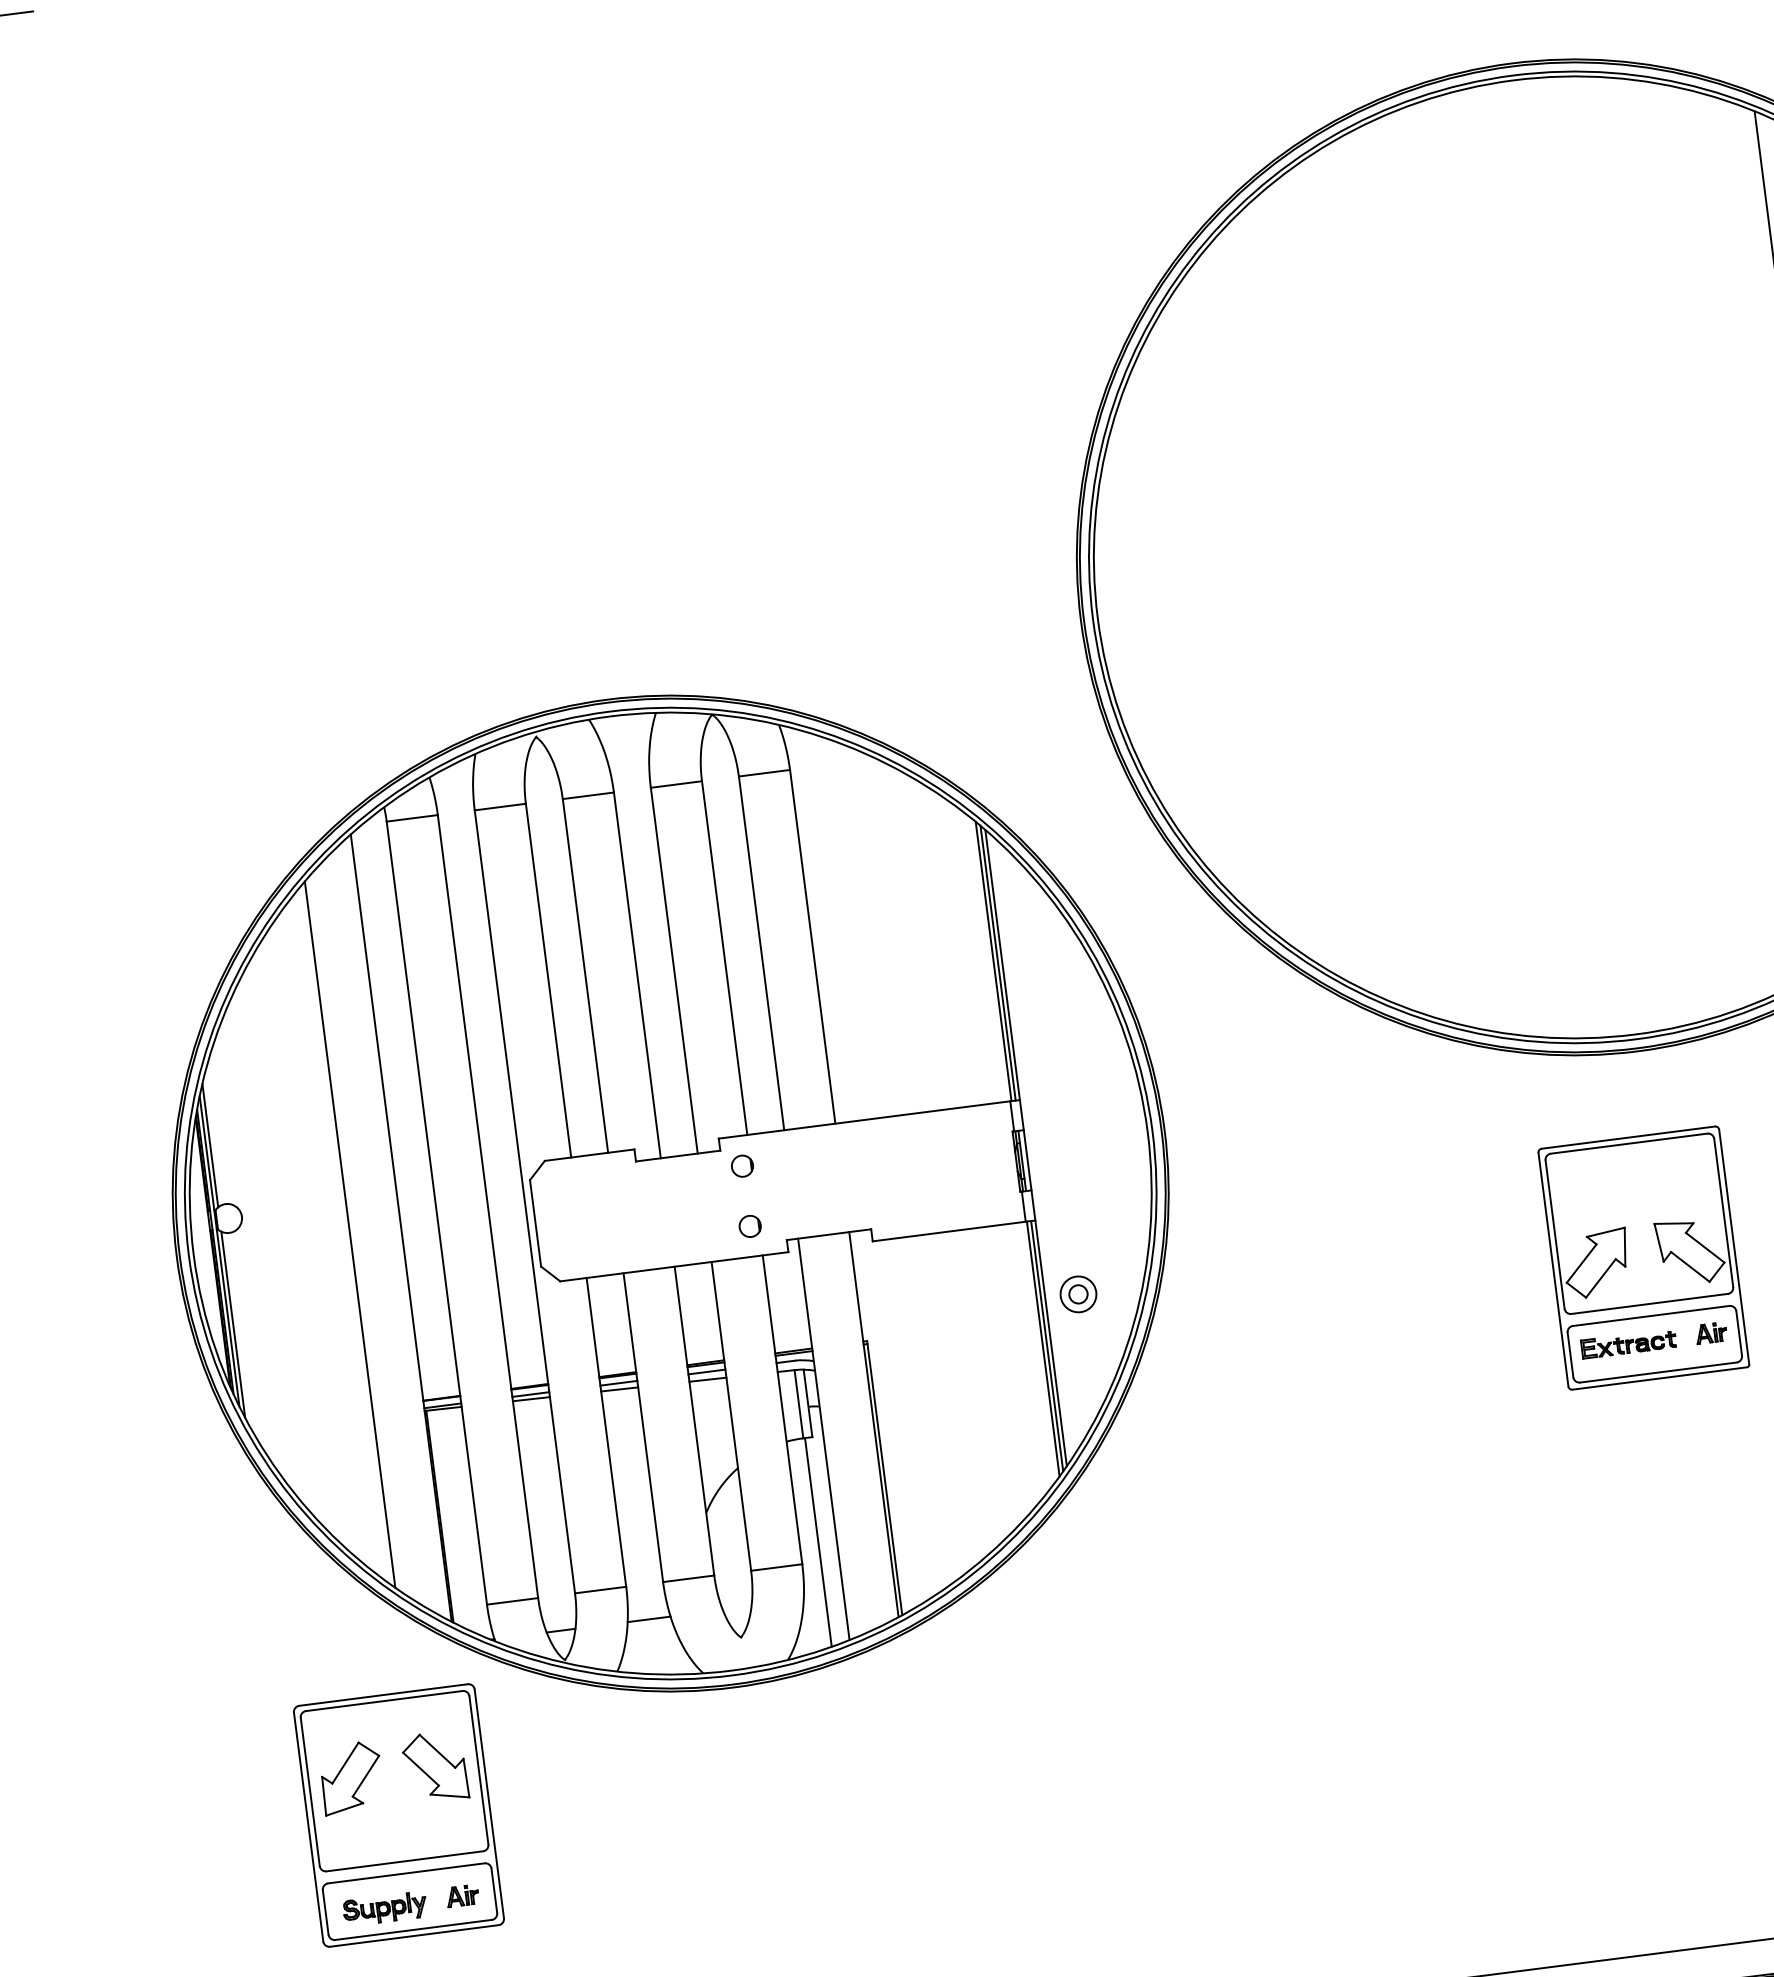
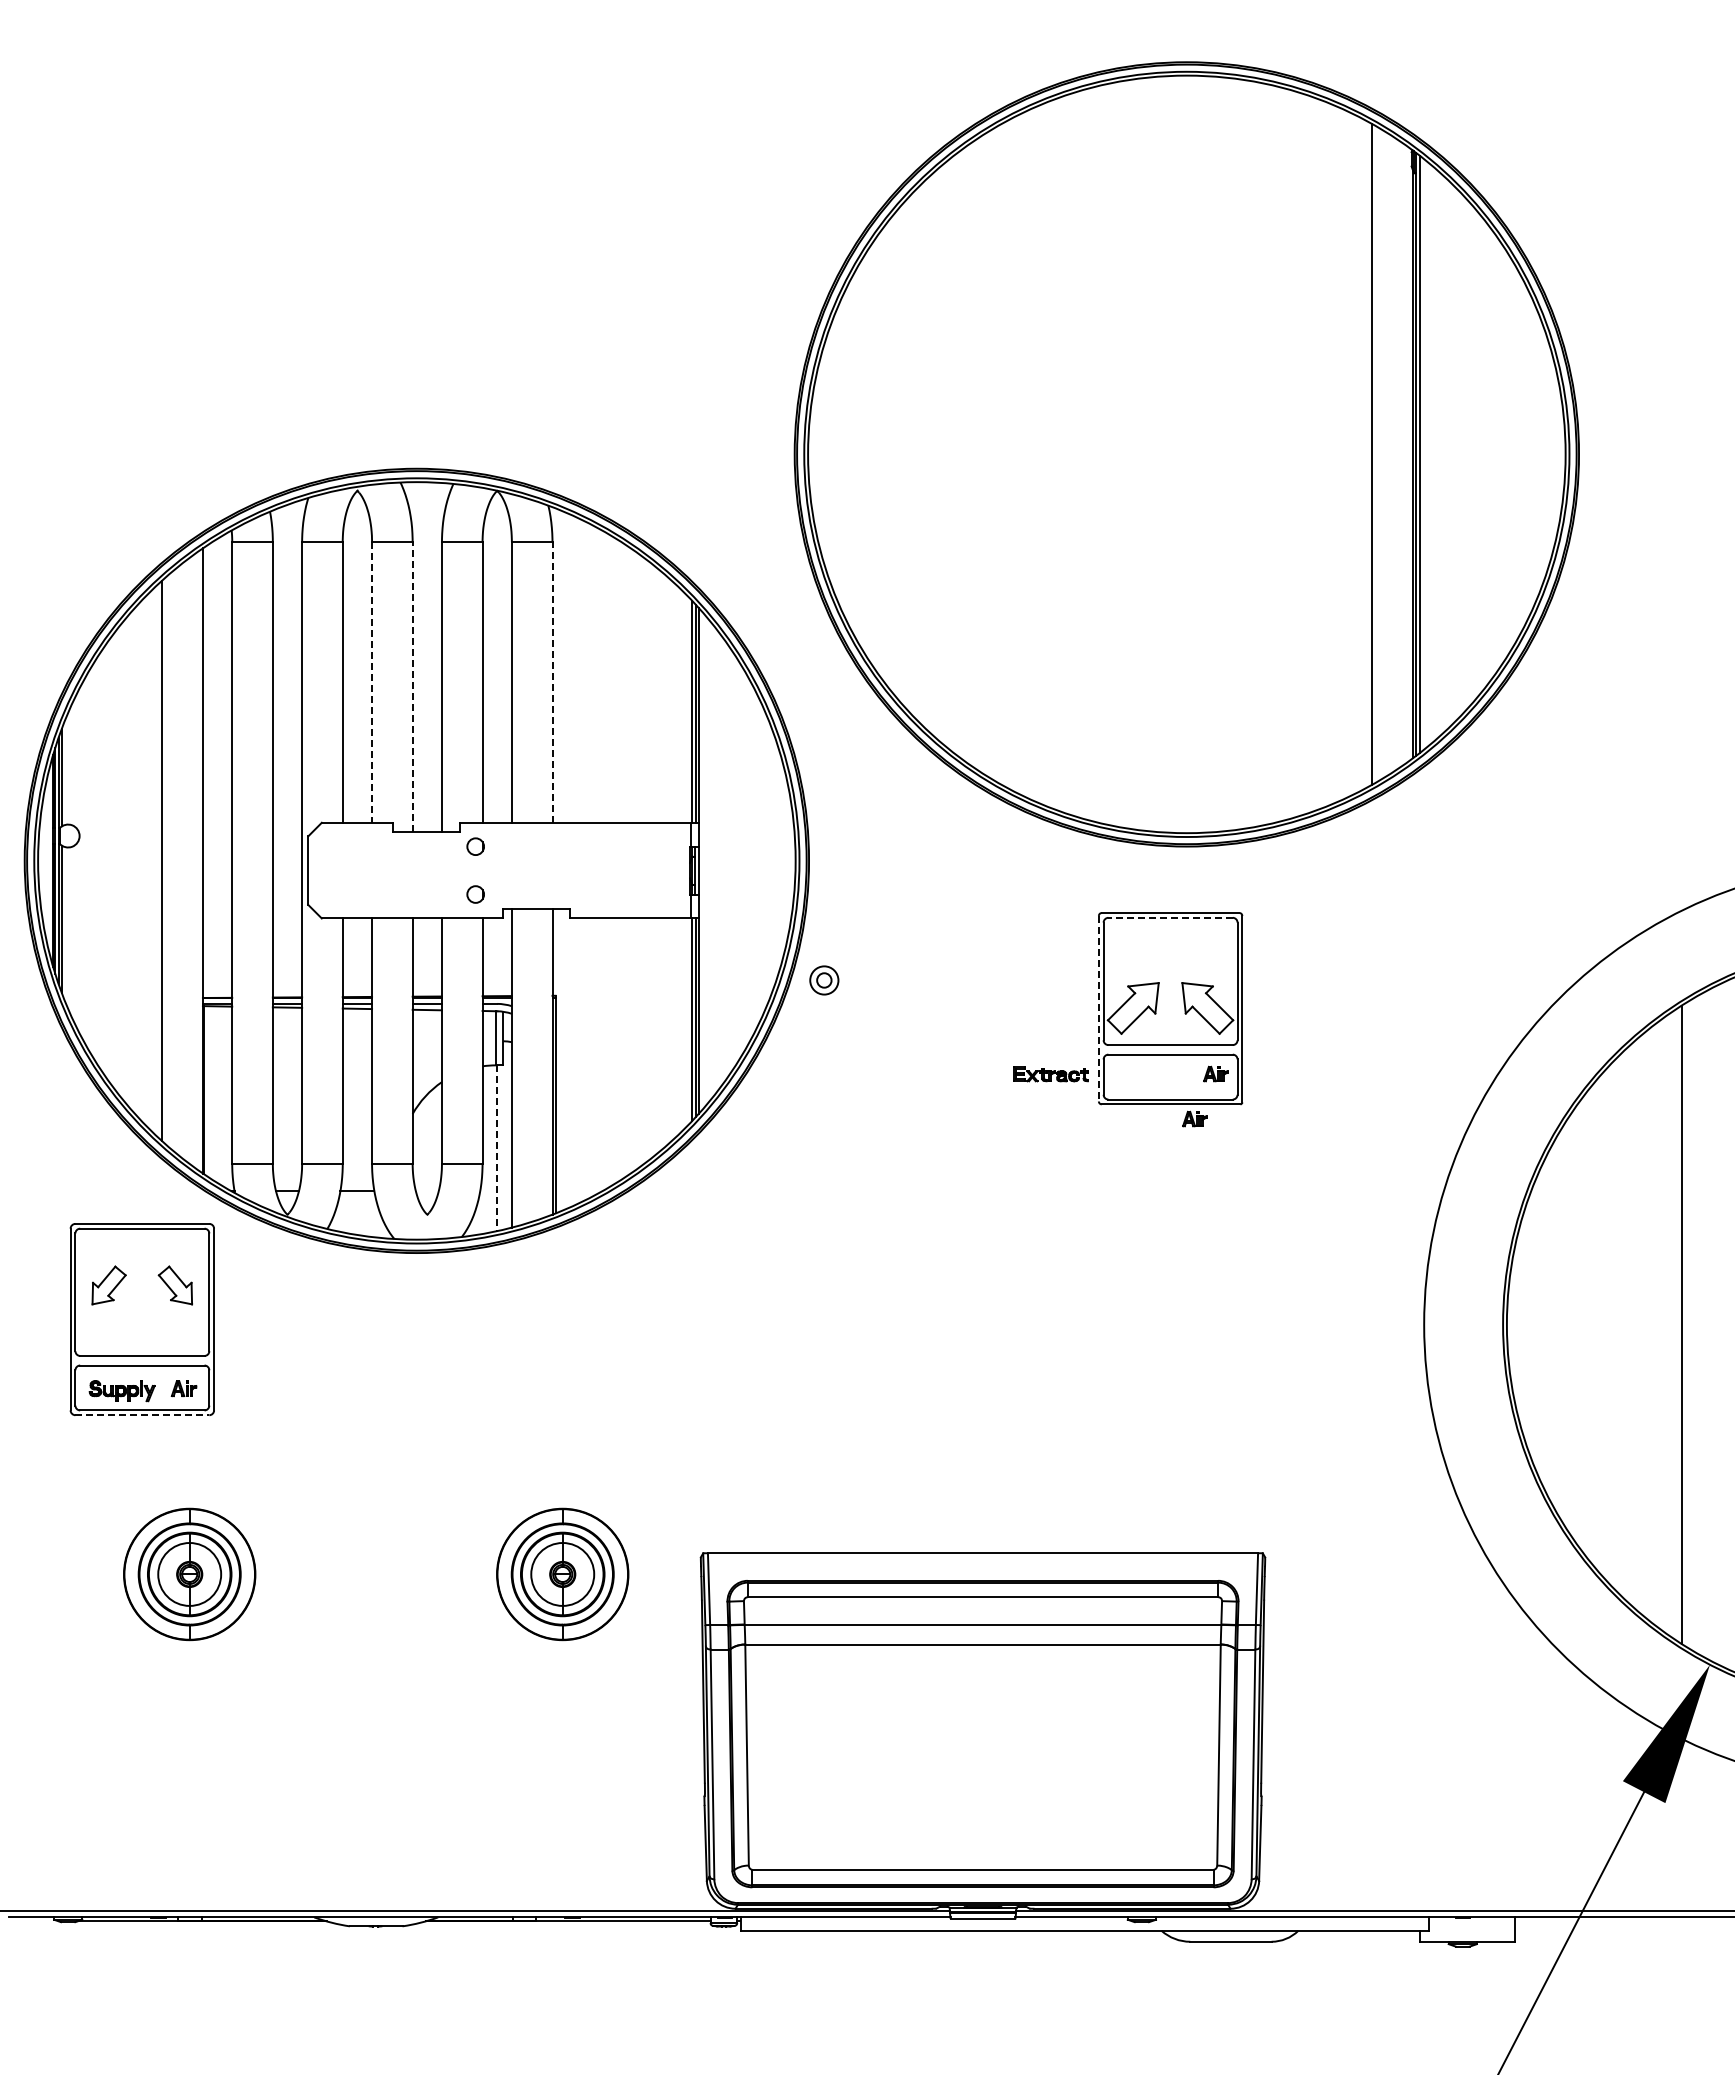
line: (812, 945) -> (552, 681), solid -> dashed
line: (637, 974) -> (412, 686), solid -> dashed
line: (586, 976) -> (372, 682), solid -> dashed
line: (1628, 1143) -> (1170, 917), solid -> dashed
line: (1552, 1269) -> (1098, 1008), solid -> dashed
part: (1078, 1294) -> (824, 980), moved
part: (1627, 1344) -> (1050, 1074), moved
part: (1691, 1392) -> (1194, 1118), added
line: (818, 1542) -> (497, 1148), solid -> dashed
part: (435, 1767) -> (175, 1285), size x0.7
part: (350, 1778) -> (108, 1285), size x0.7
line: (414, 1936) -> (142, 1415), solid -> dashed

